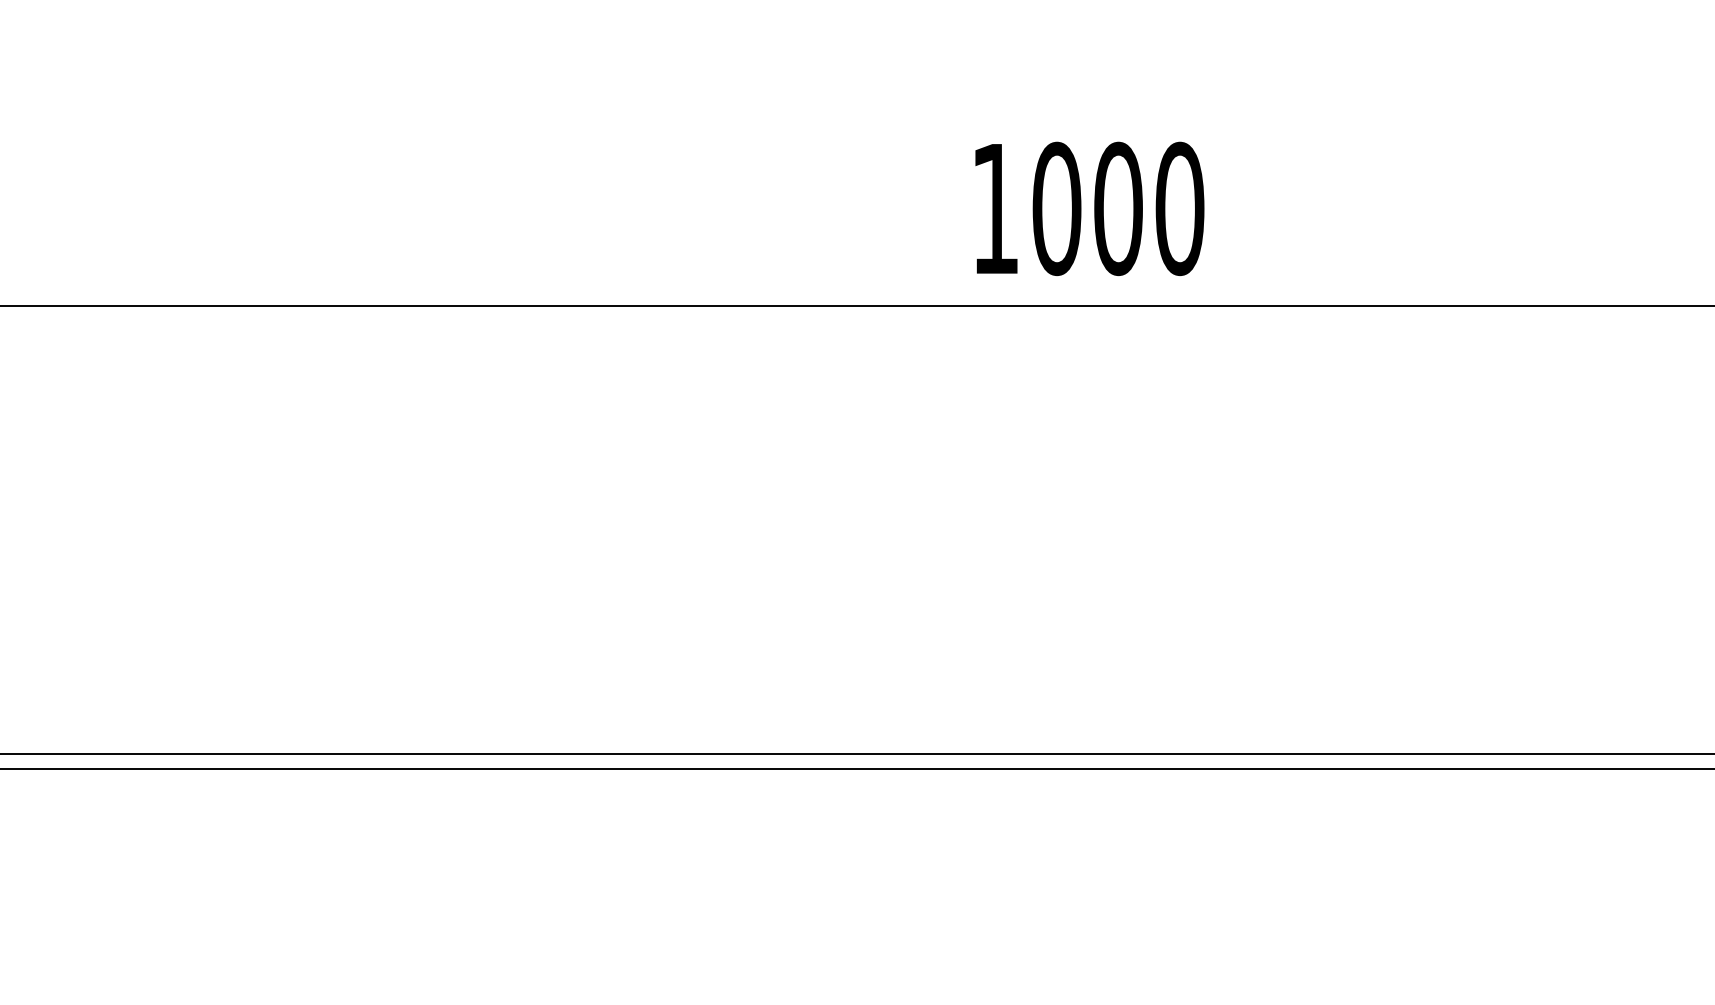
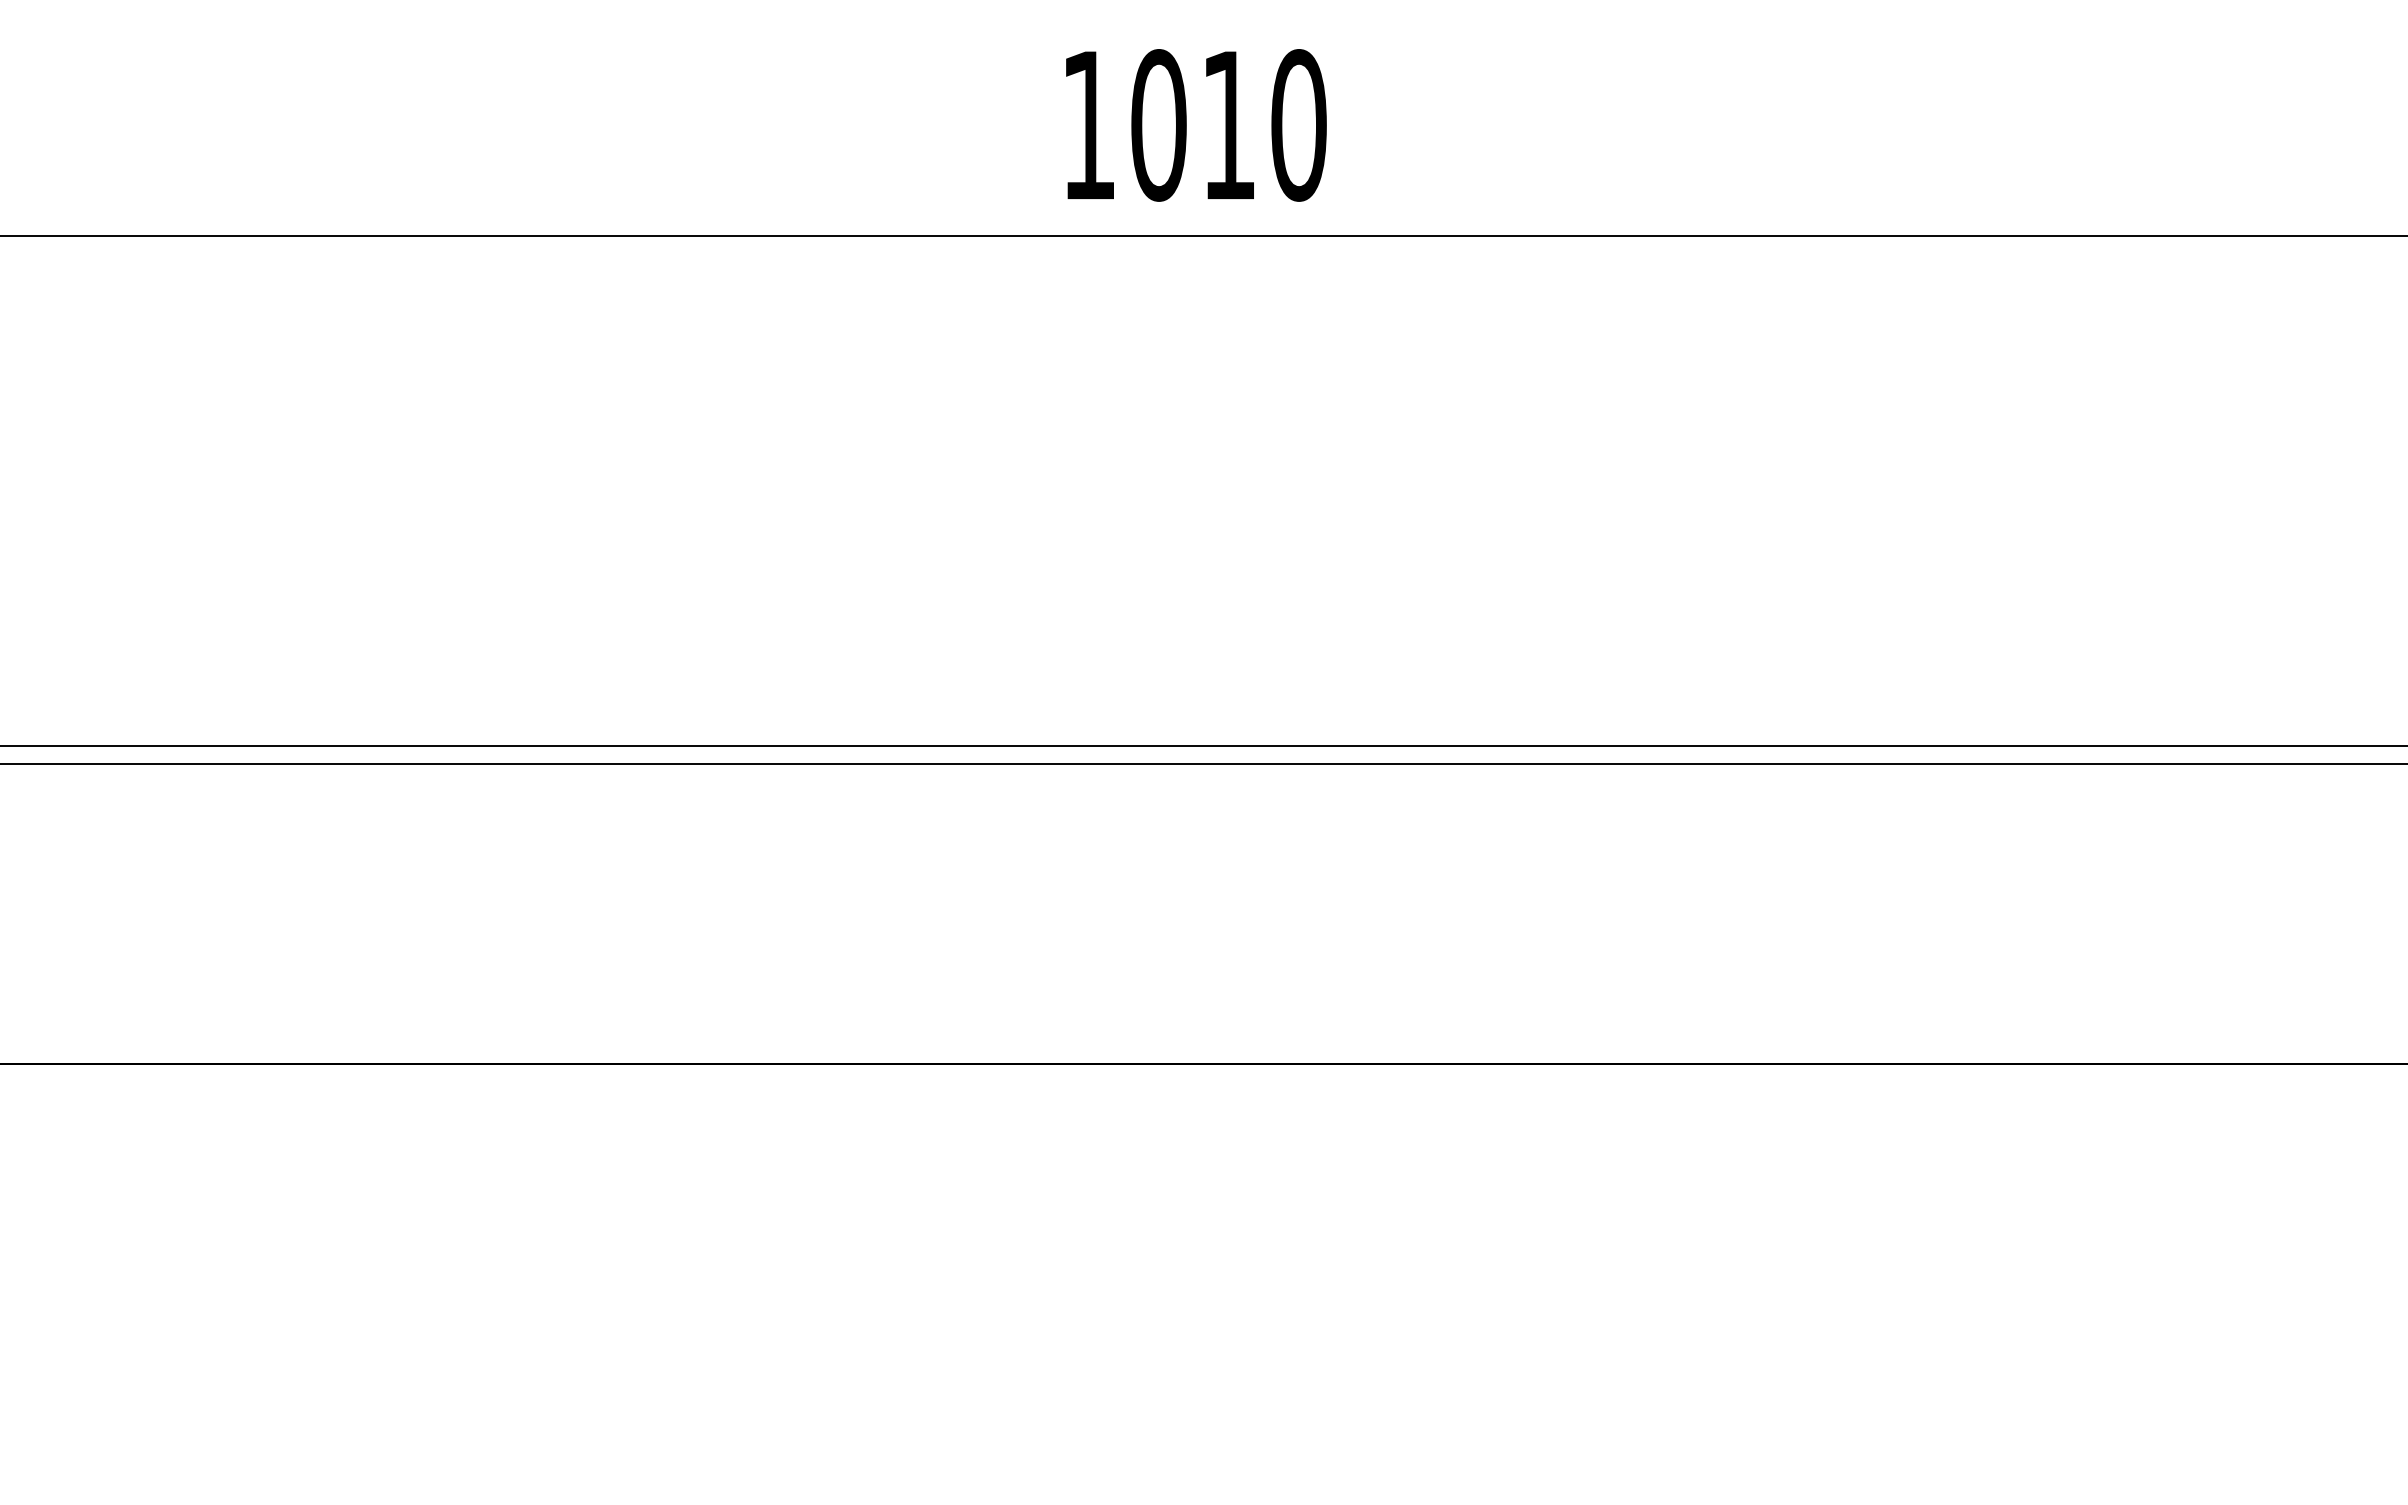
text: (1118, 208) -> (1228, 125), 1000 -> 1010

